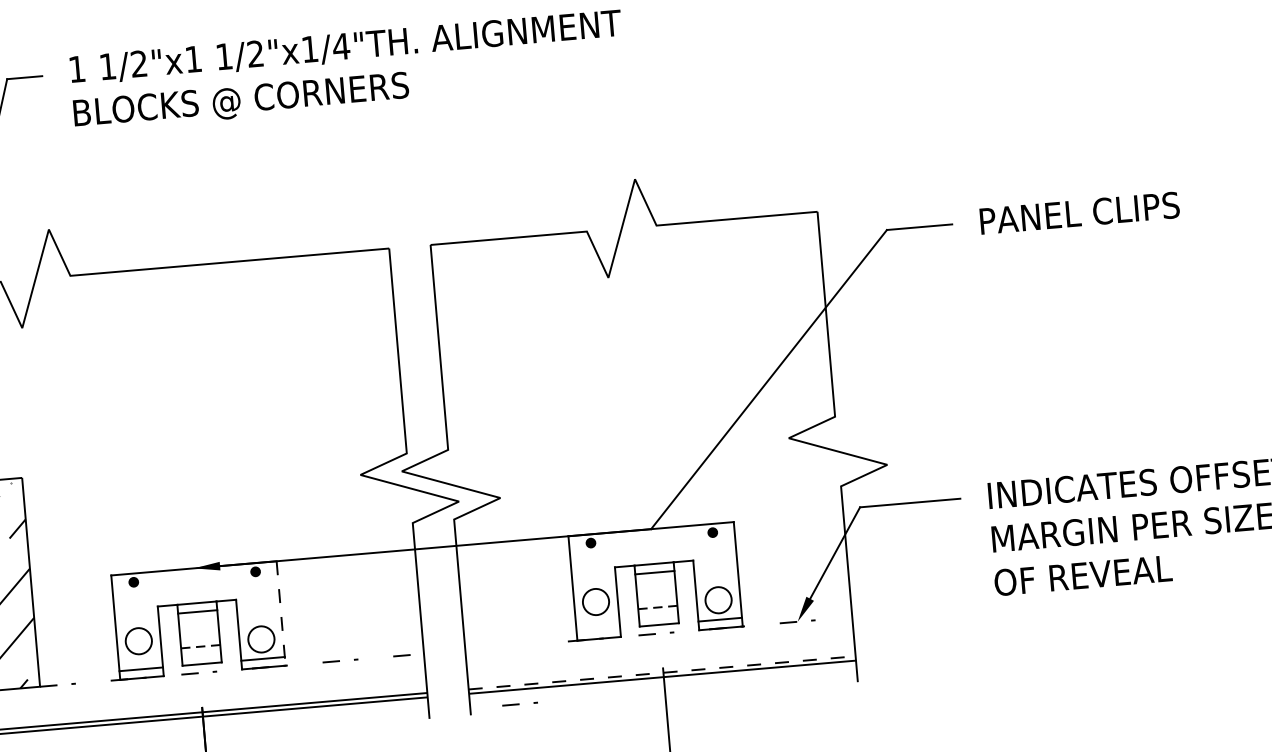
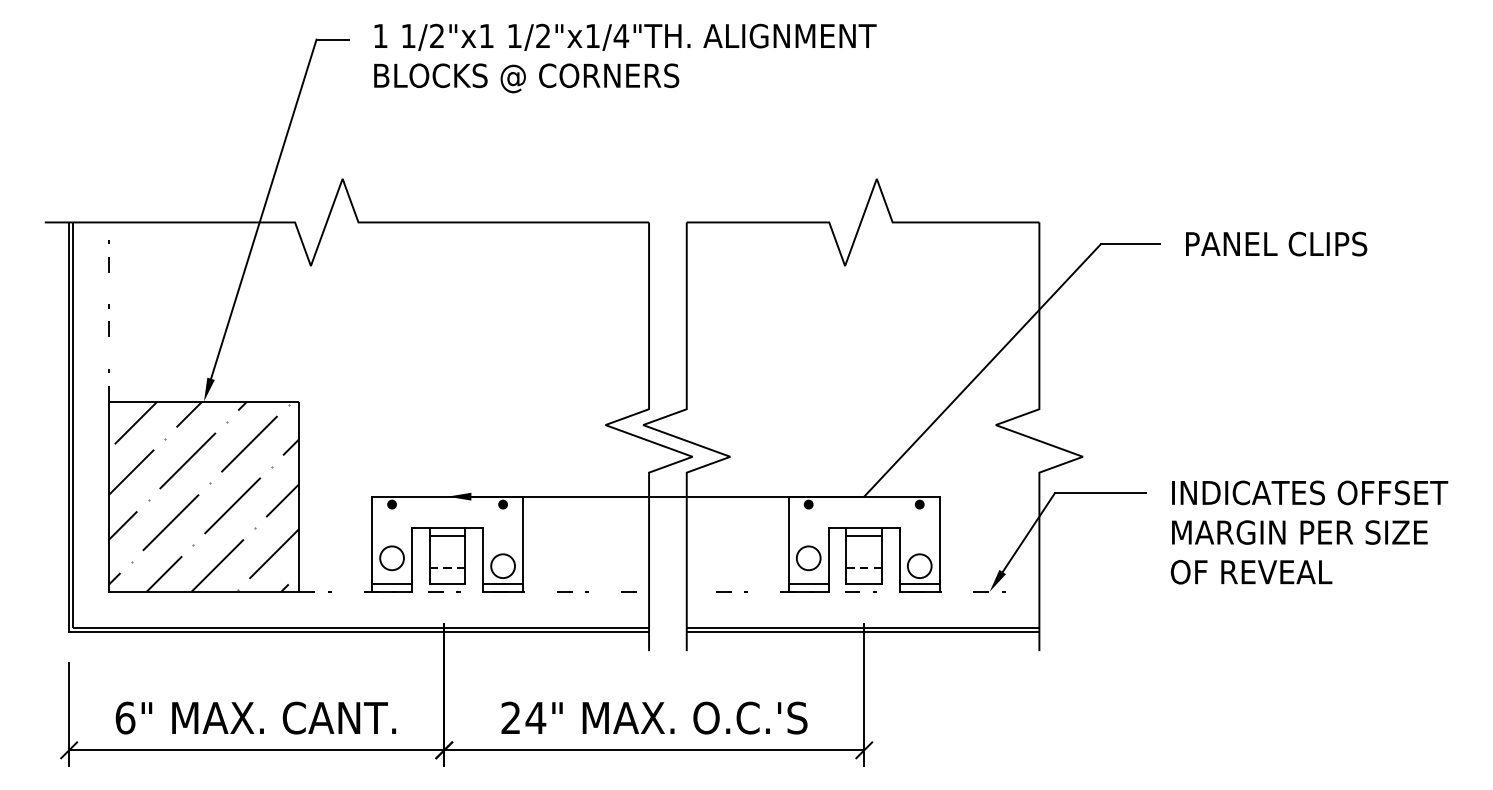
line: (280, 613) -> (522, 544), dashed -> solid
line: (598, 629) -> (808, 583), added
line: (662, 672) -> (863, 627), dashed -> solid
line: (519, 703) -> (731, 591), moved

